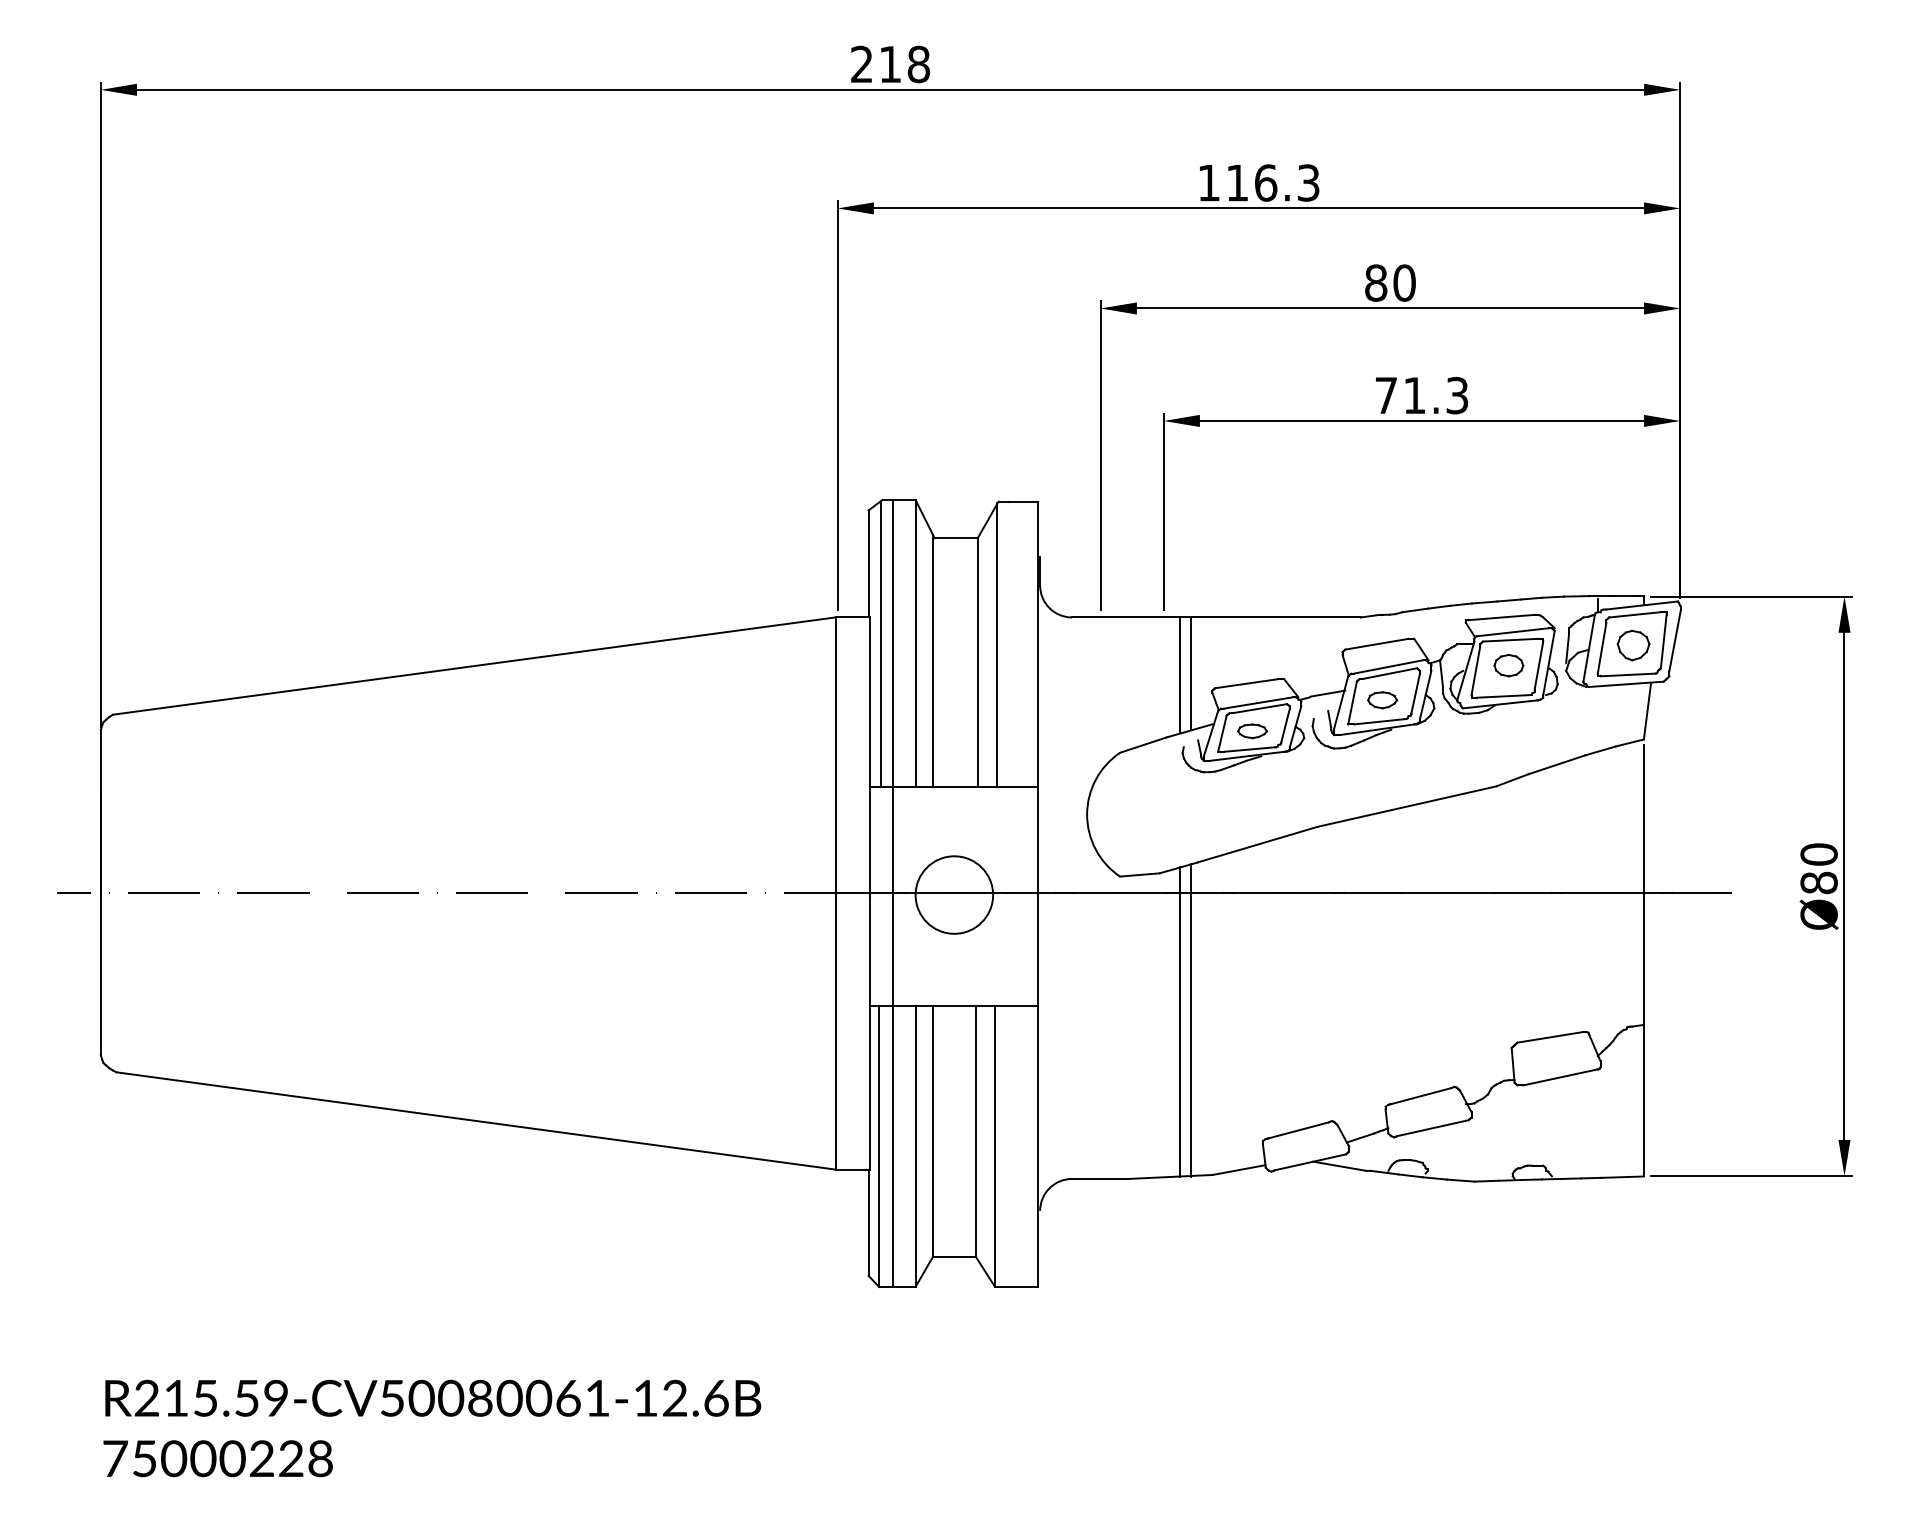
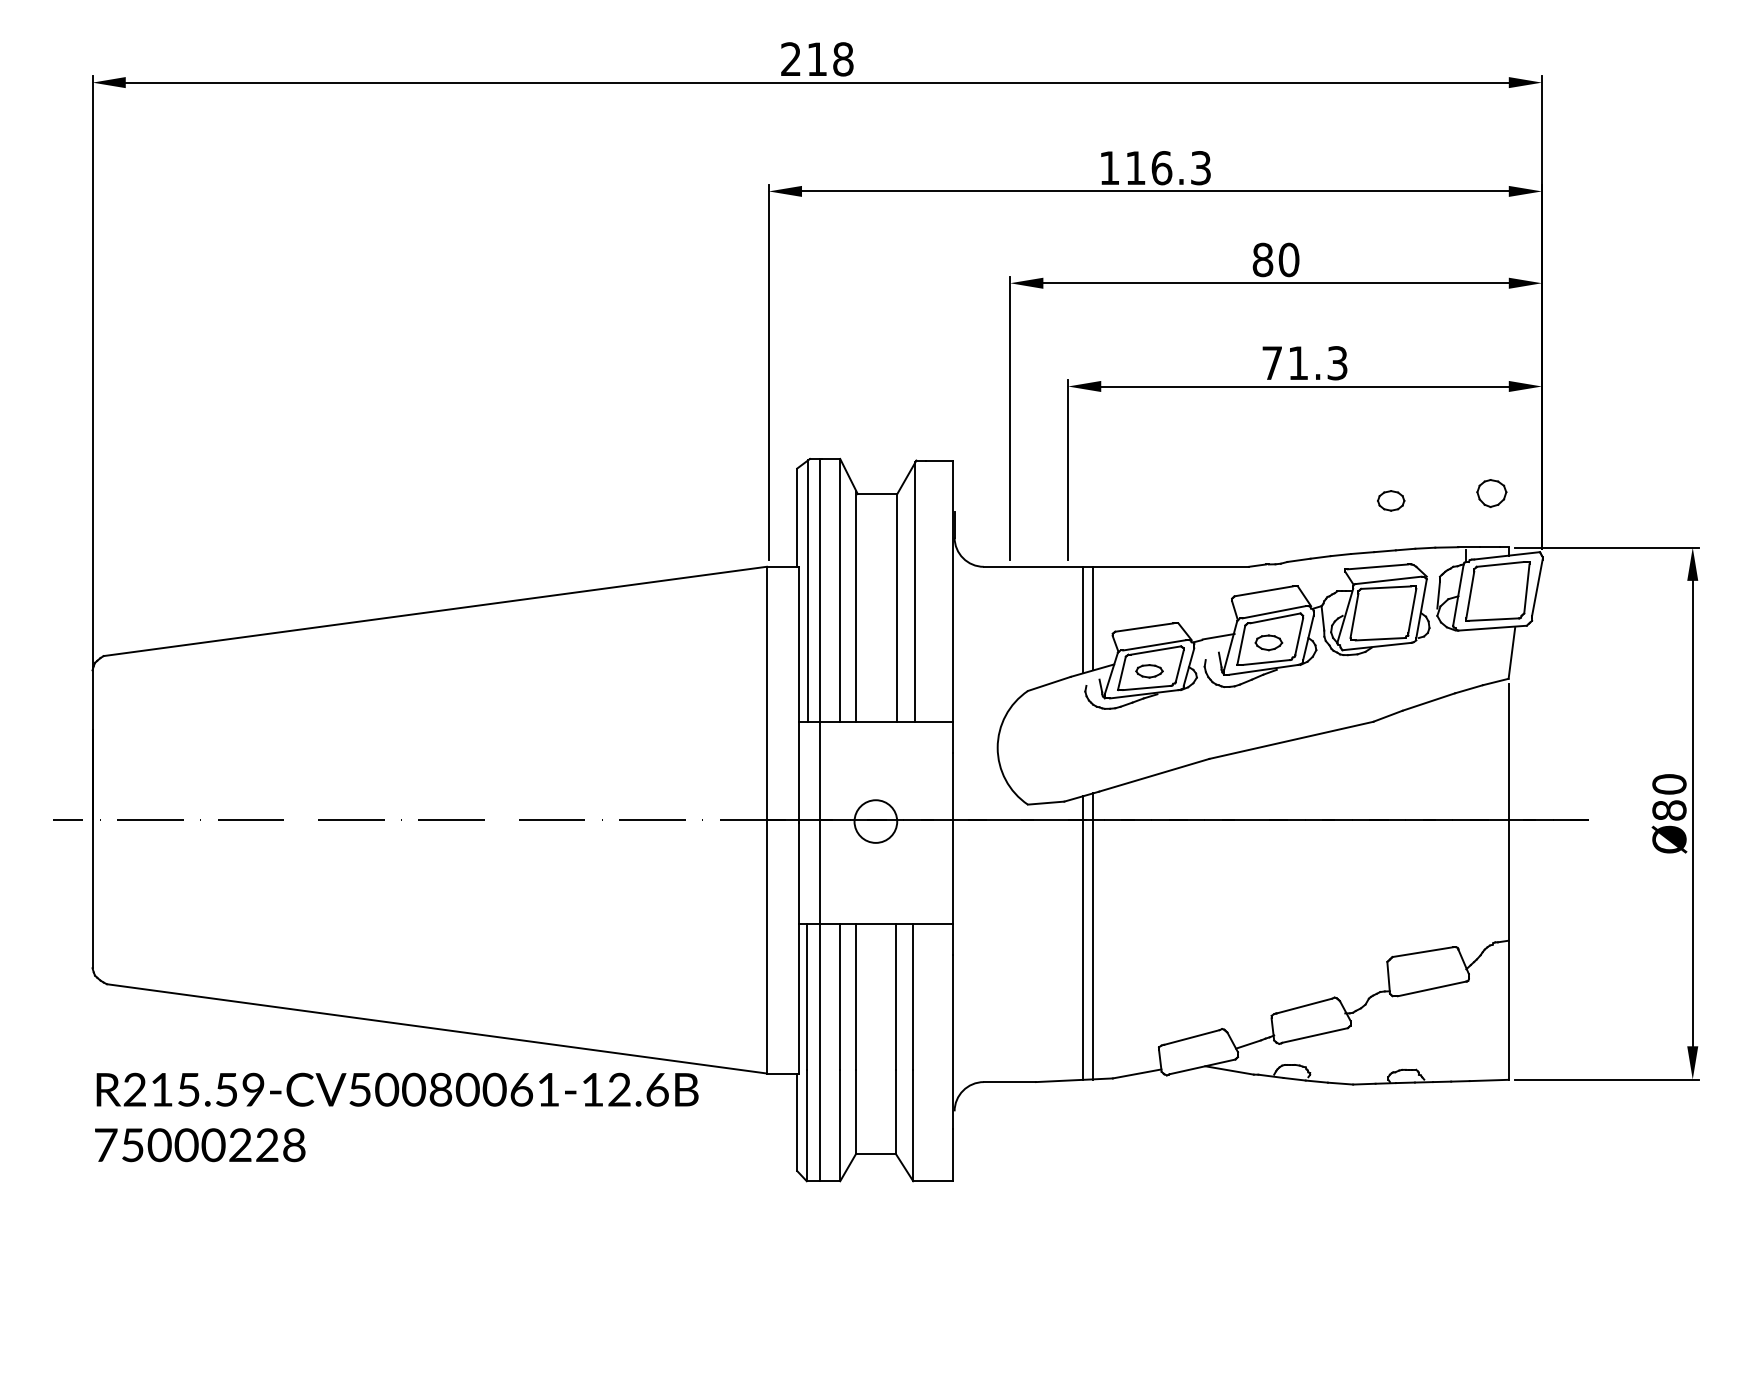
part: (1633, 645) -> (1491, 493), moved
part: (1508, 665) -> (1390, 500), moved
circle: (954, 894) -> (876, 821), size x0.6
text: (432, 1428) -> (396, 1117), moved

